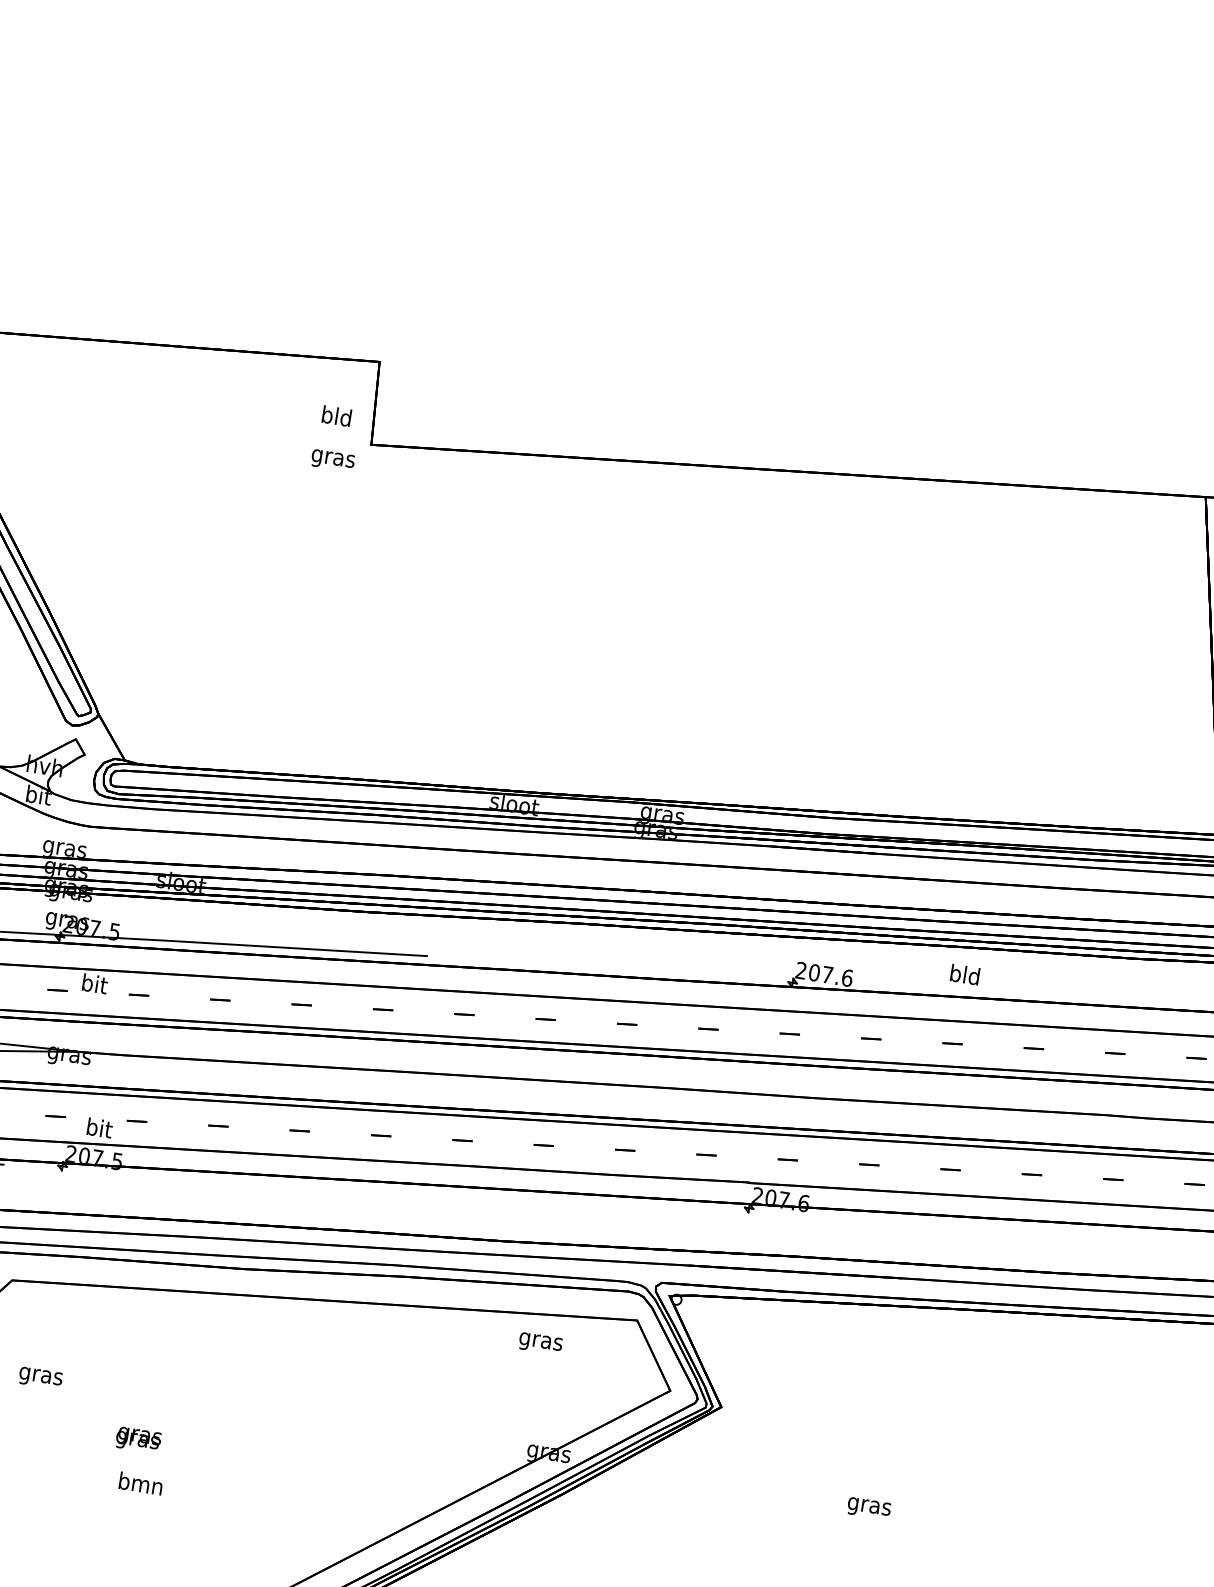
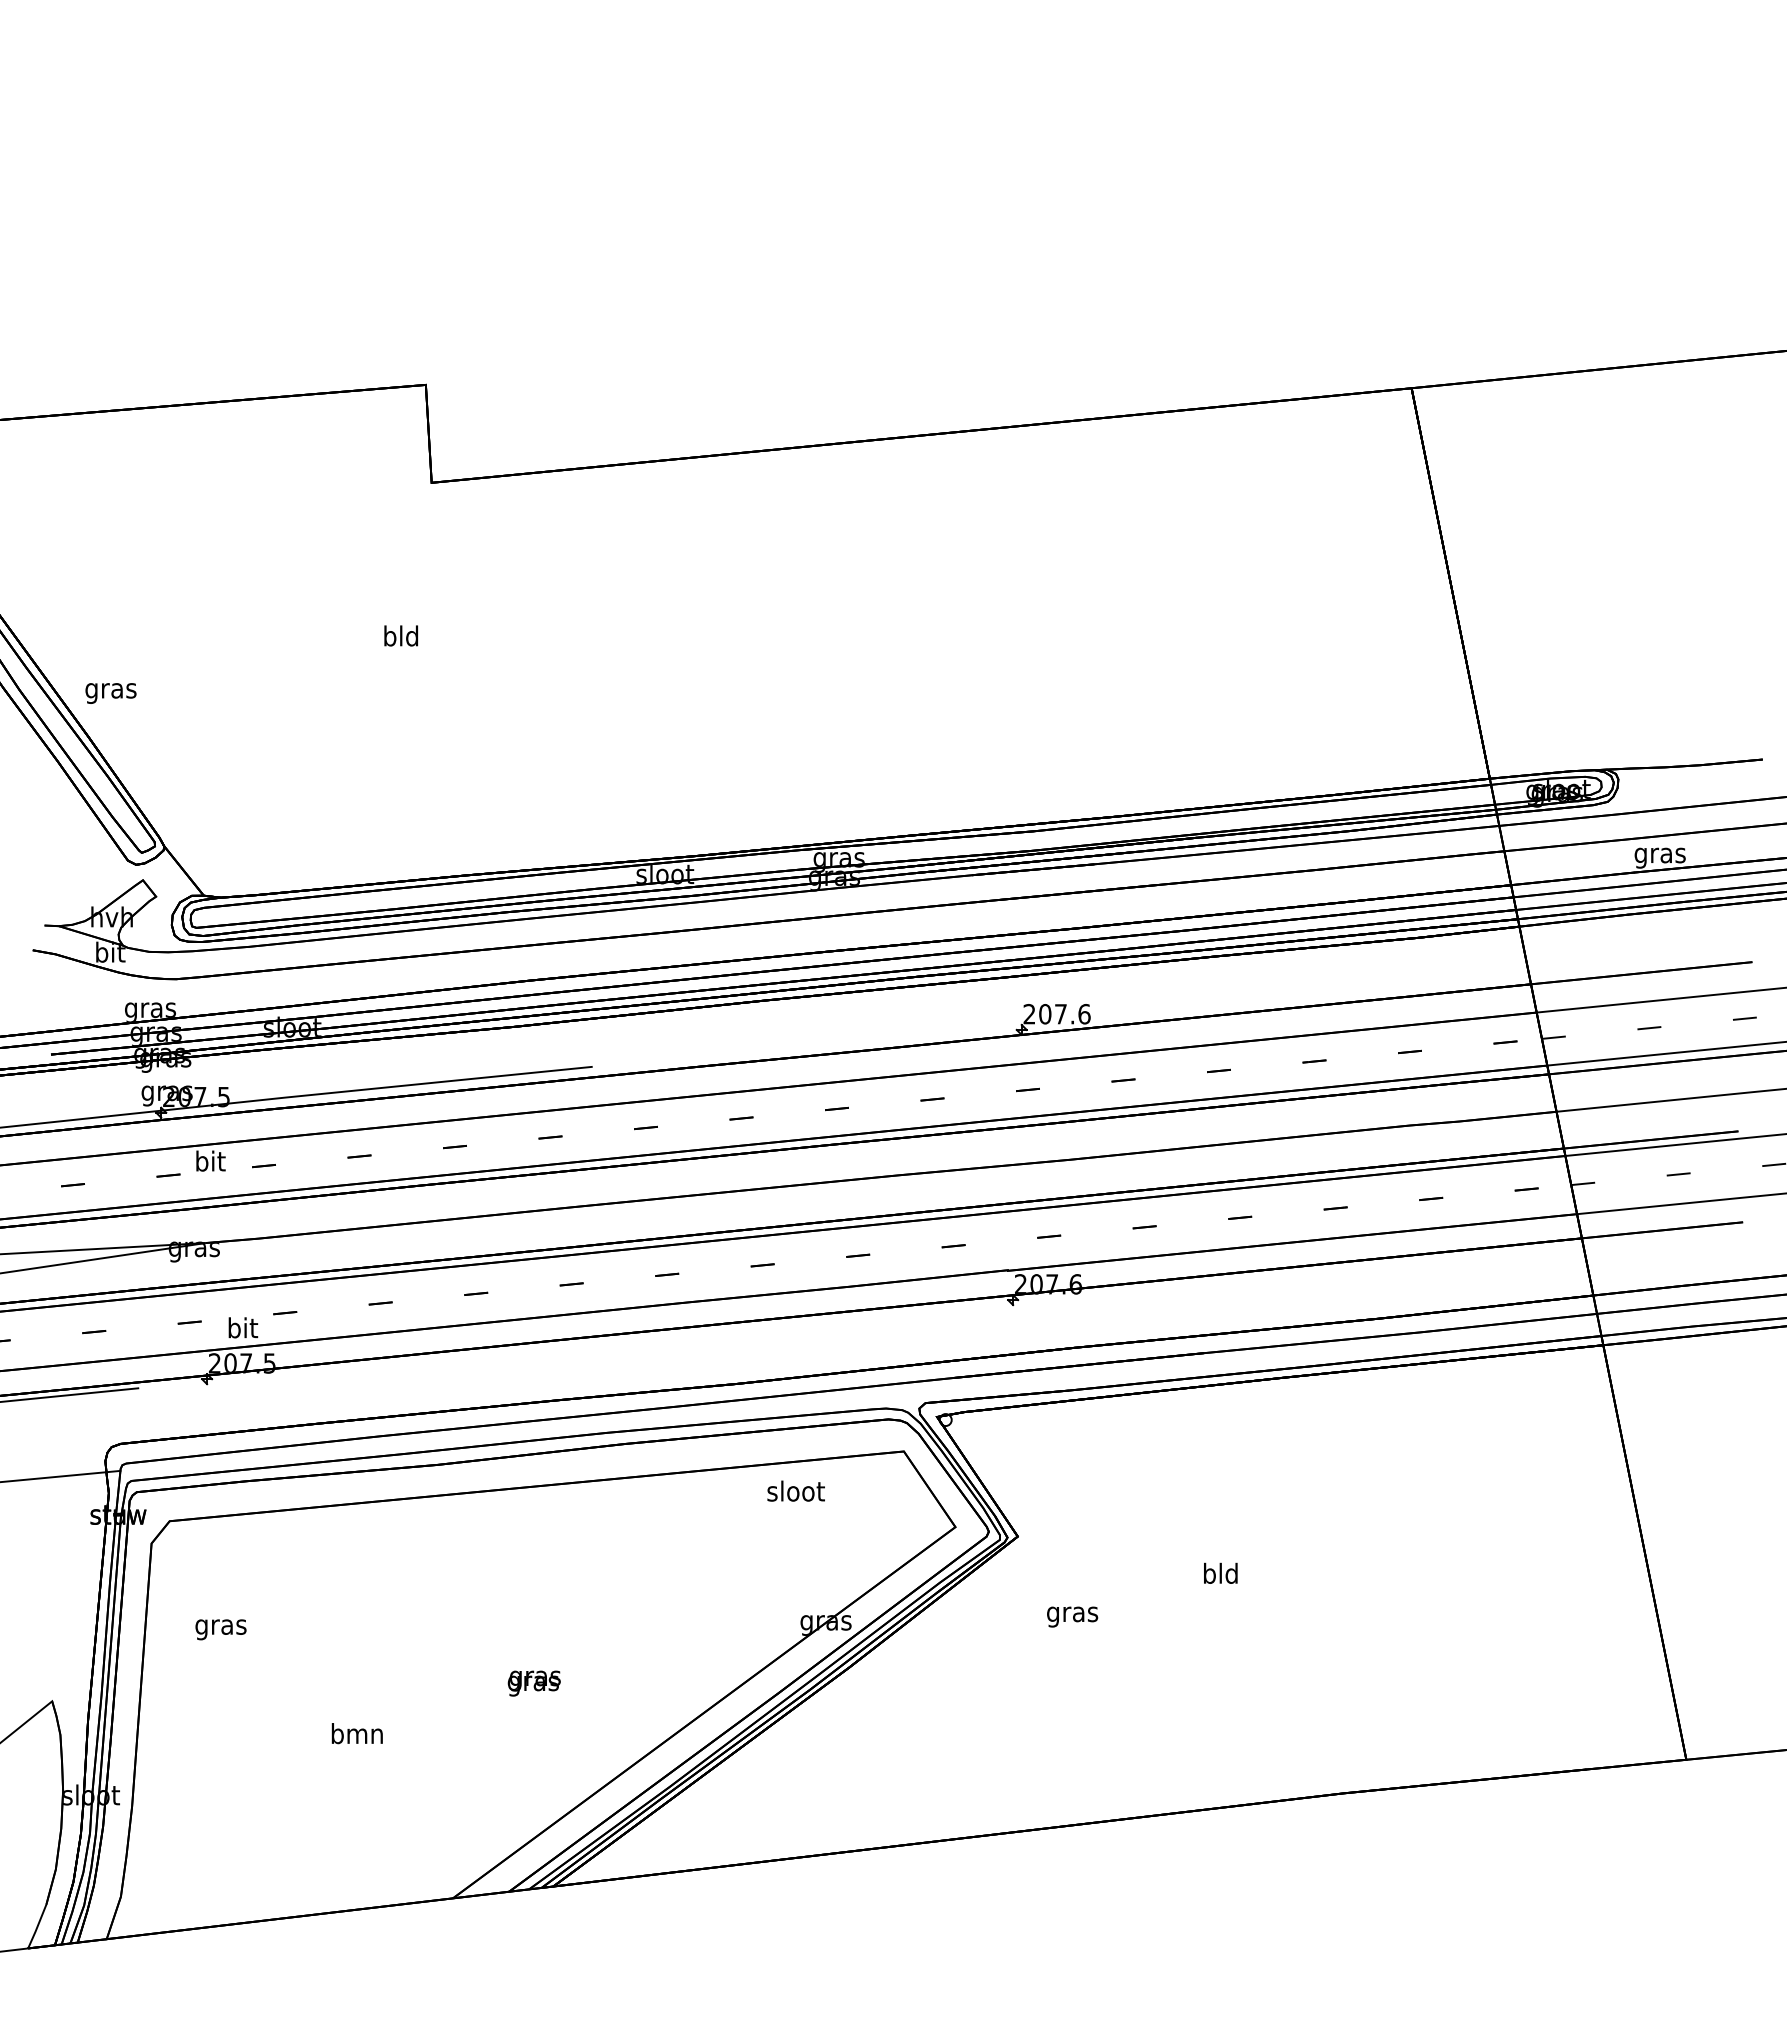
text: (336, 415) -> (400, 635), moved
text: (332, 460) -> (110, 693), moved
text: (965, 973) -> (1220, 1572), moved
text: (540, 1341) -> (795, 1493), gras -> sloot
text: (137, 1440) -> (533, 1683), moved
text: (869, 1508) -> (1072, 1616), moved

